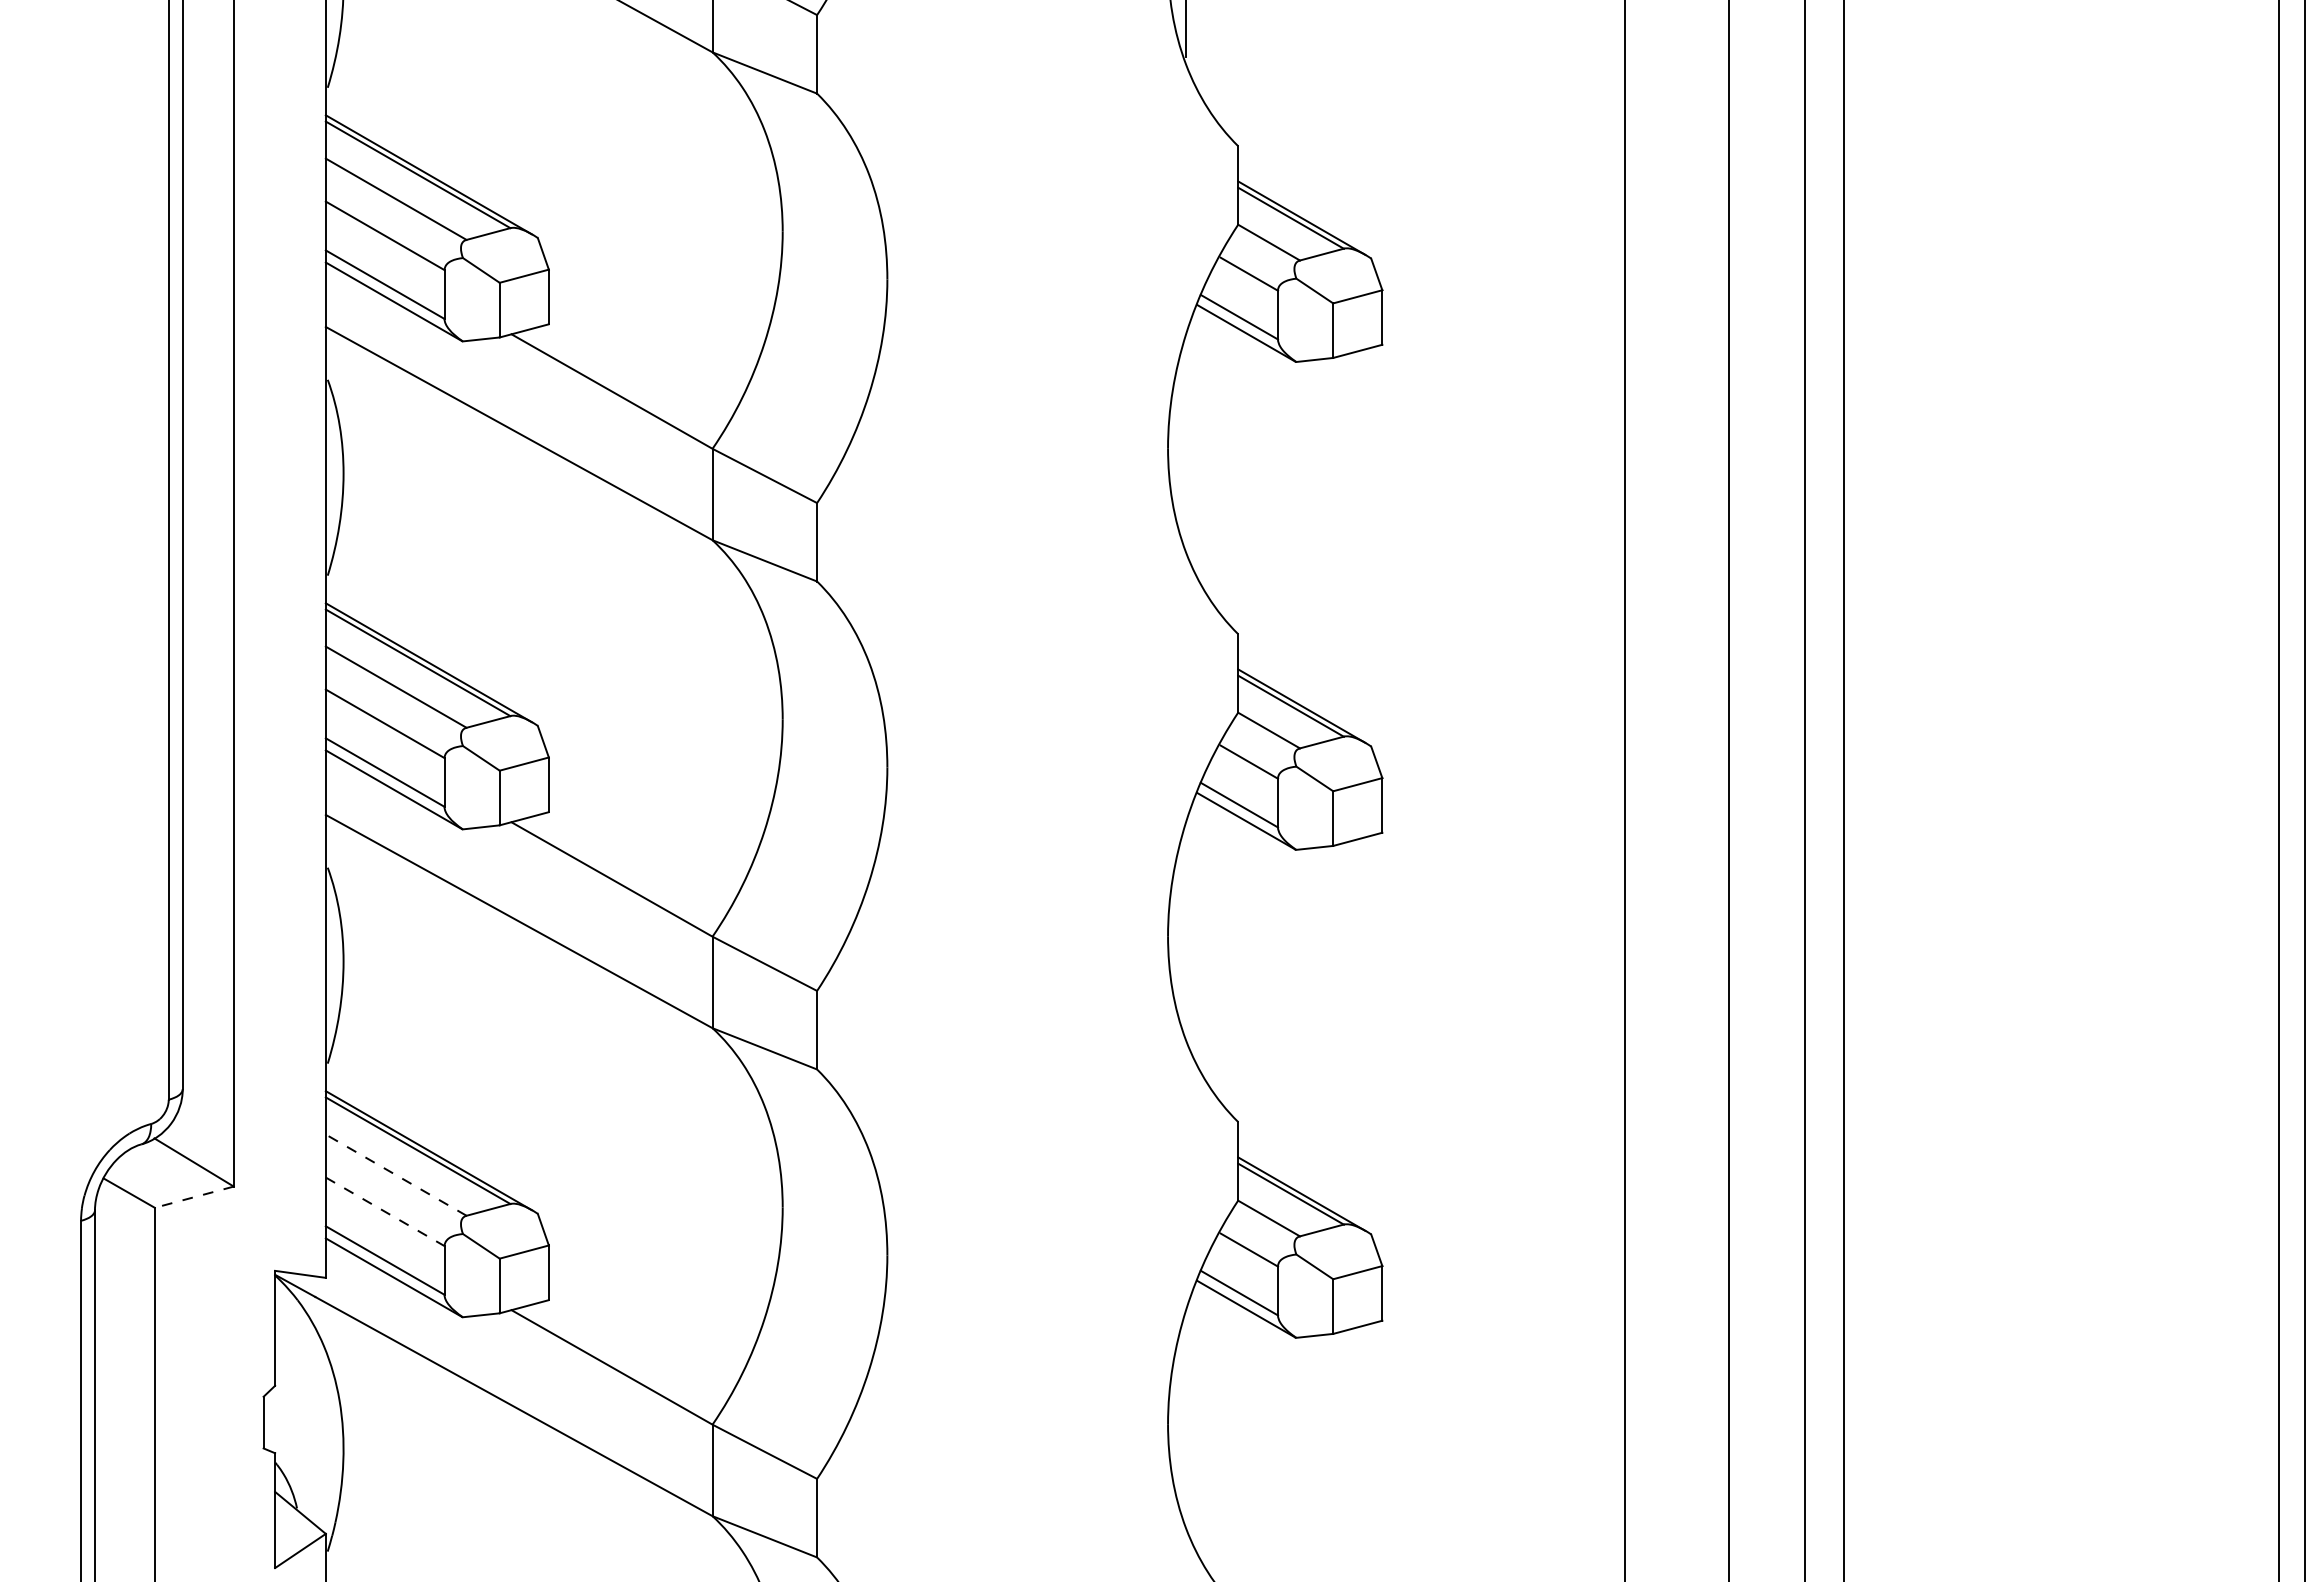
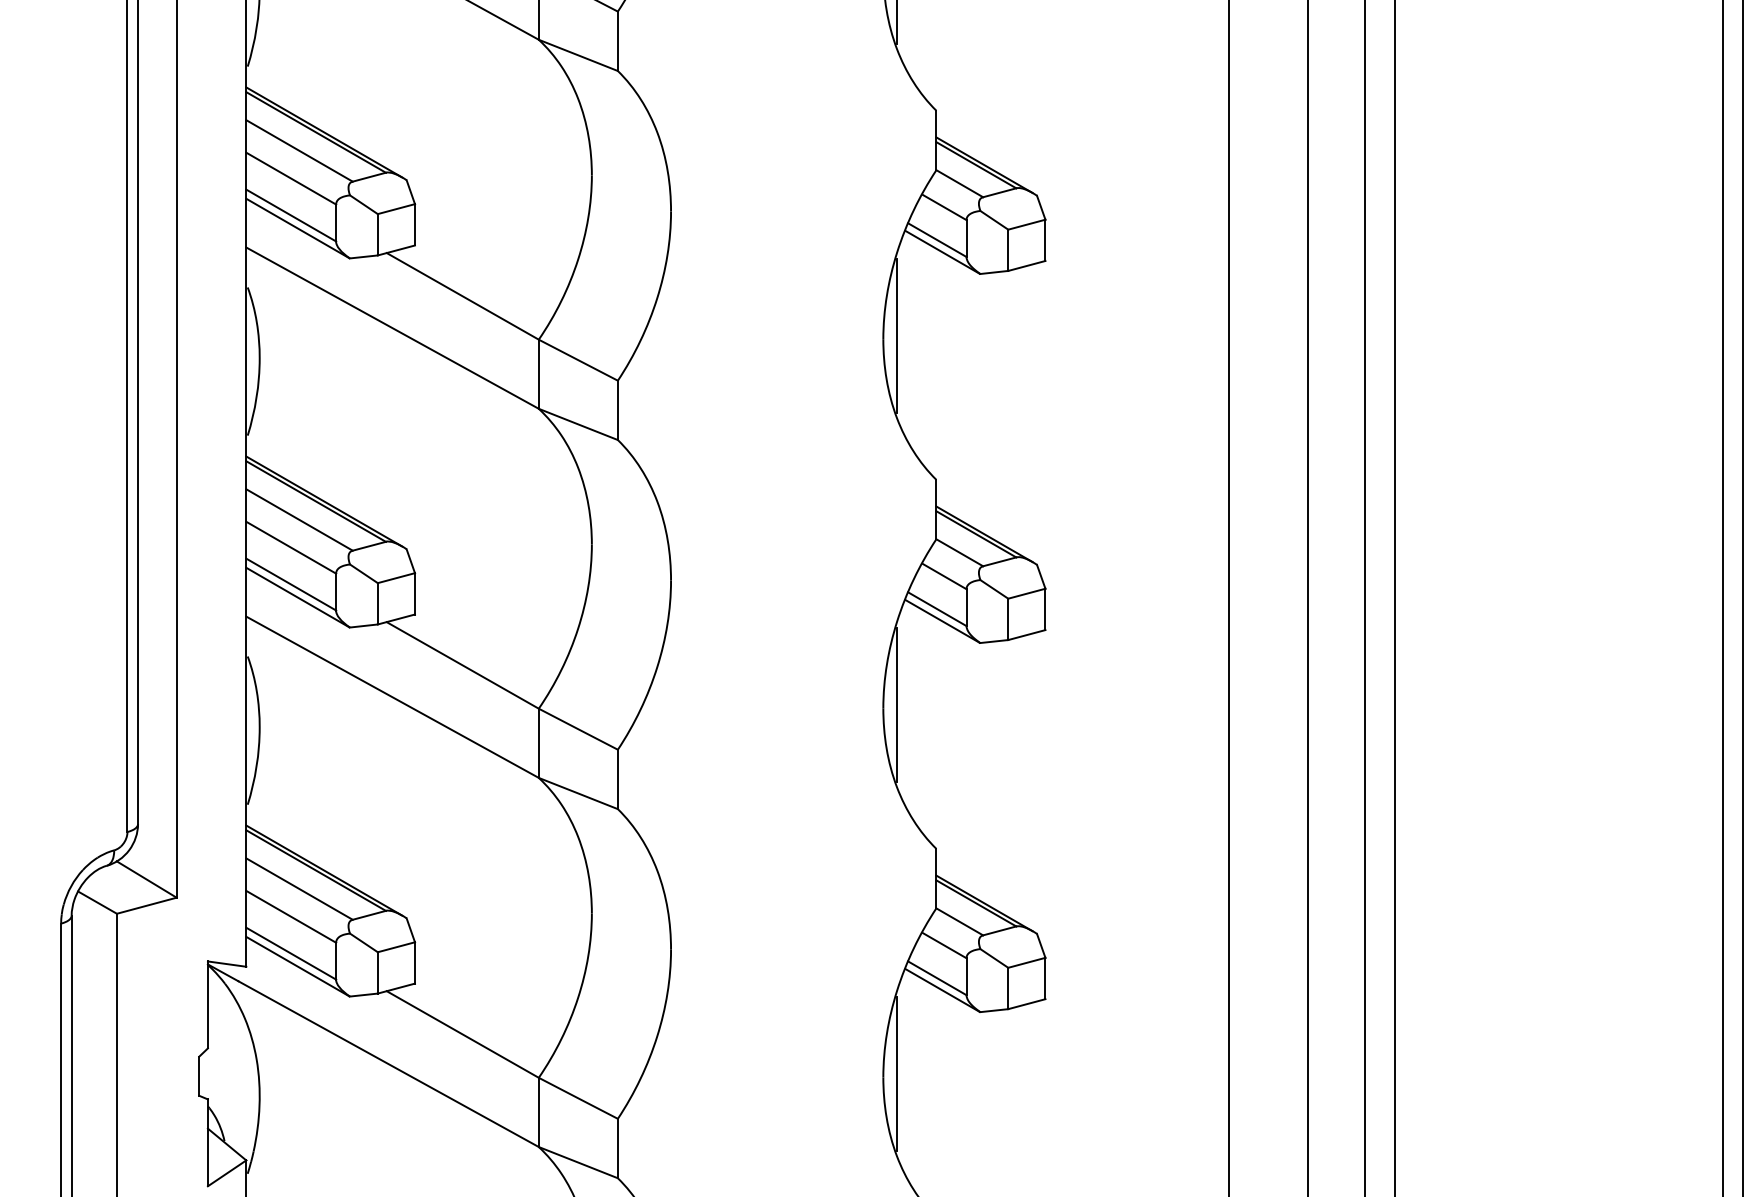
line: (1185, 443) -> (896, 335), added
line: (1185, 931) -> (896, 704), added
line: (395, 1174) -> (298, 888), dashed -> solid
line: (194, 1197) -> (146, 905), dashed -> solid
line: (385, 1211) -> (291, 916), dashed -> solid
line: (1185, 1419) -> (896, 1073), added

